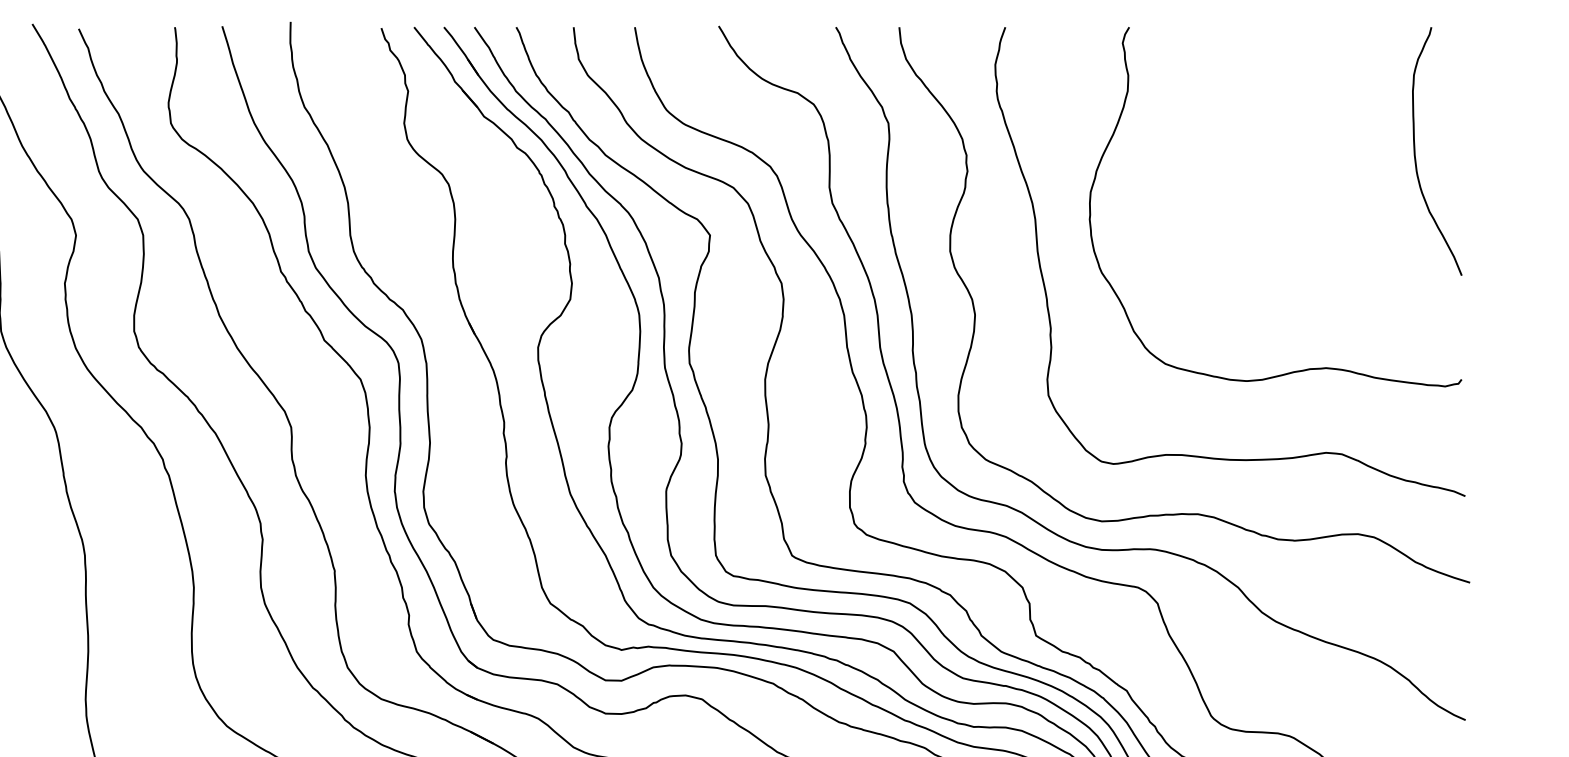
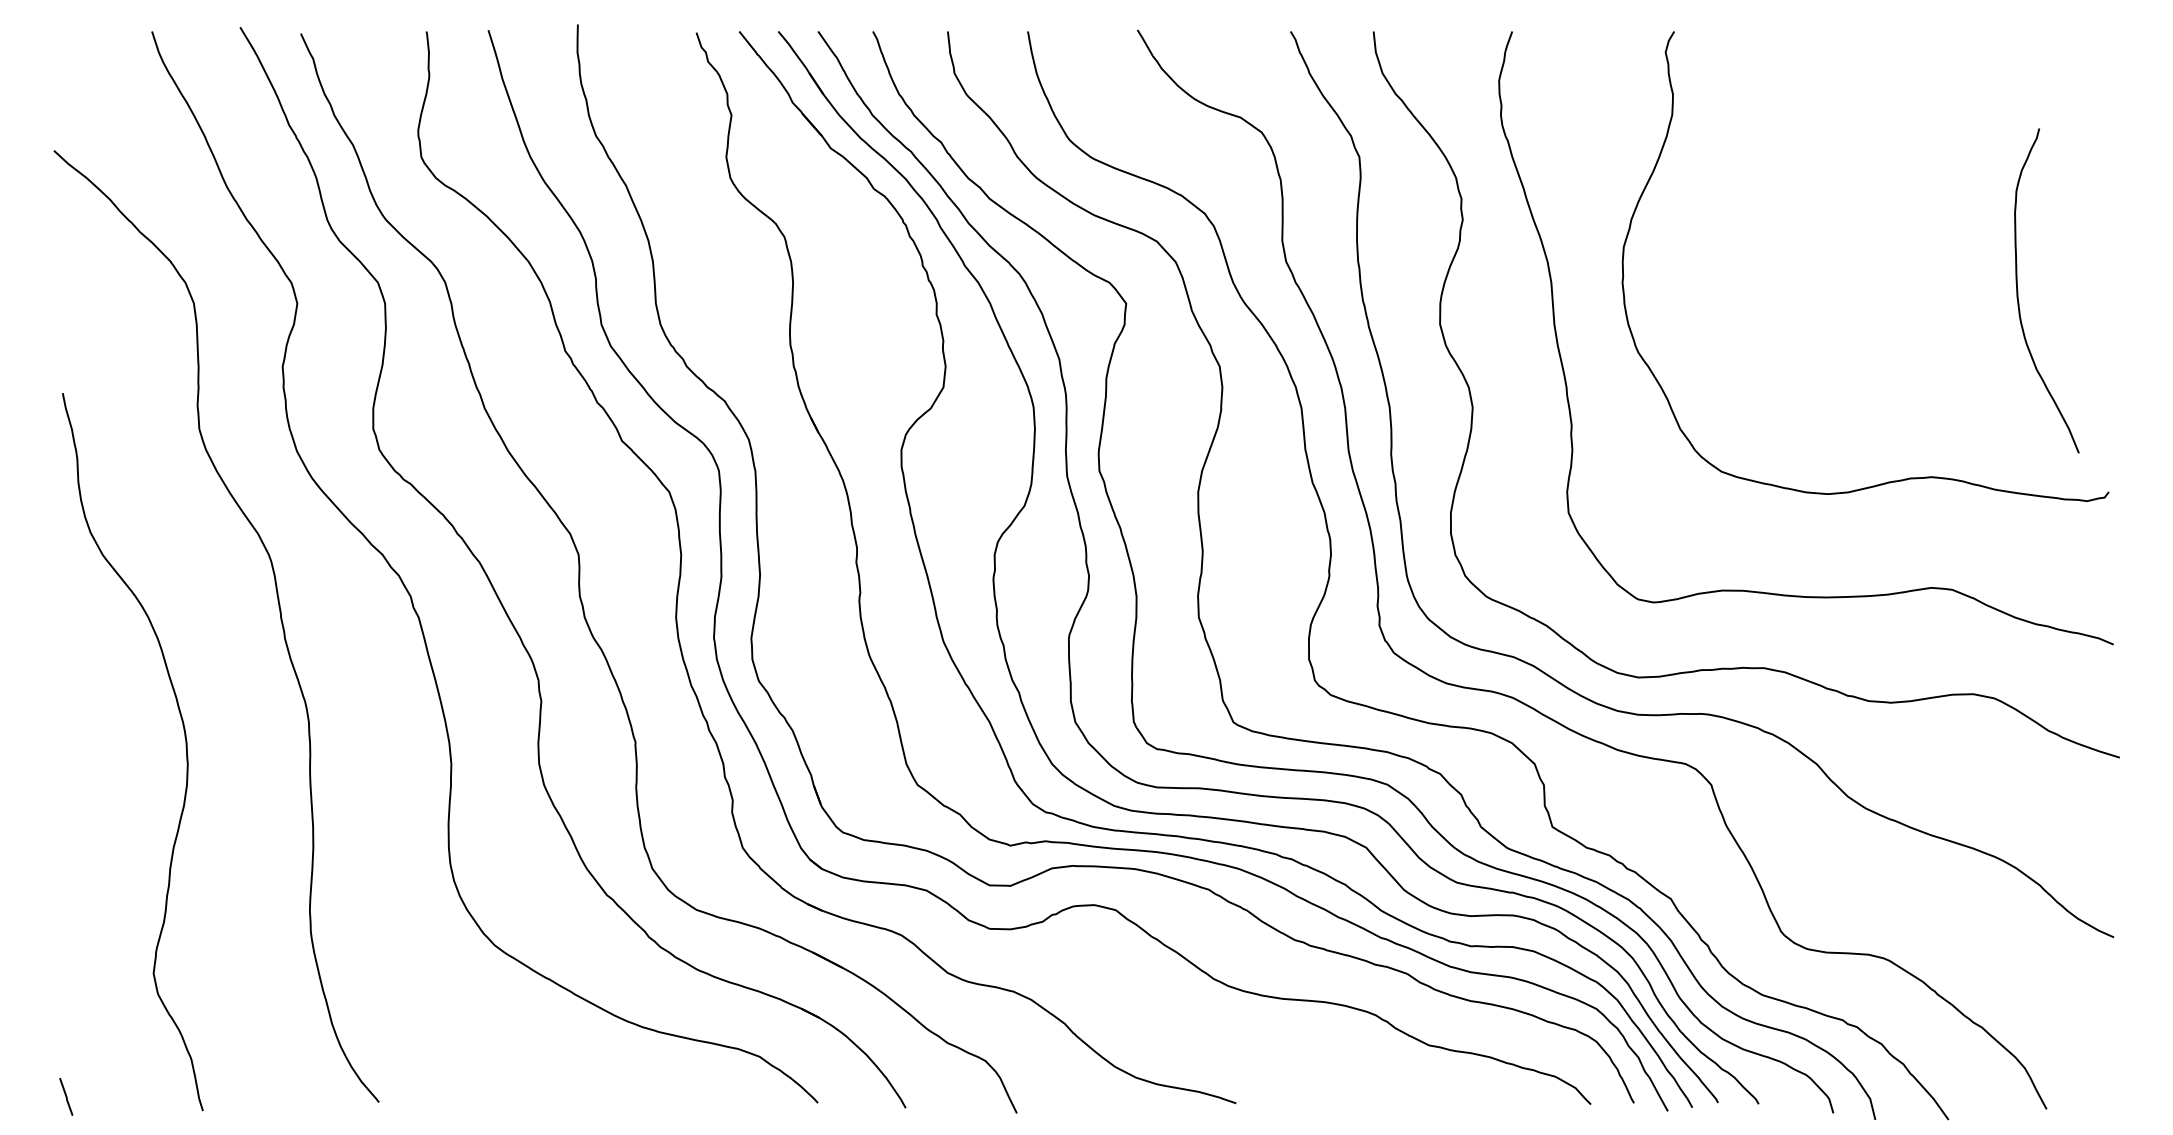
curve: (1415, 151) -> (2018, 290), moved

